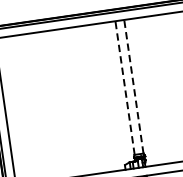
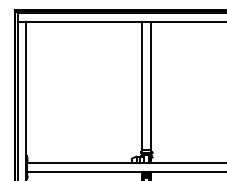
line: (133, 86) -> (150, 85), dashed -> solid
line: (125, 87) -> (142, 85), dashed -> solid

